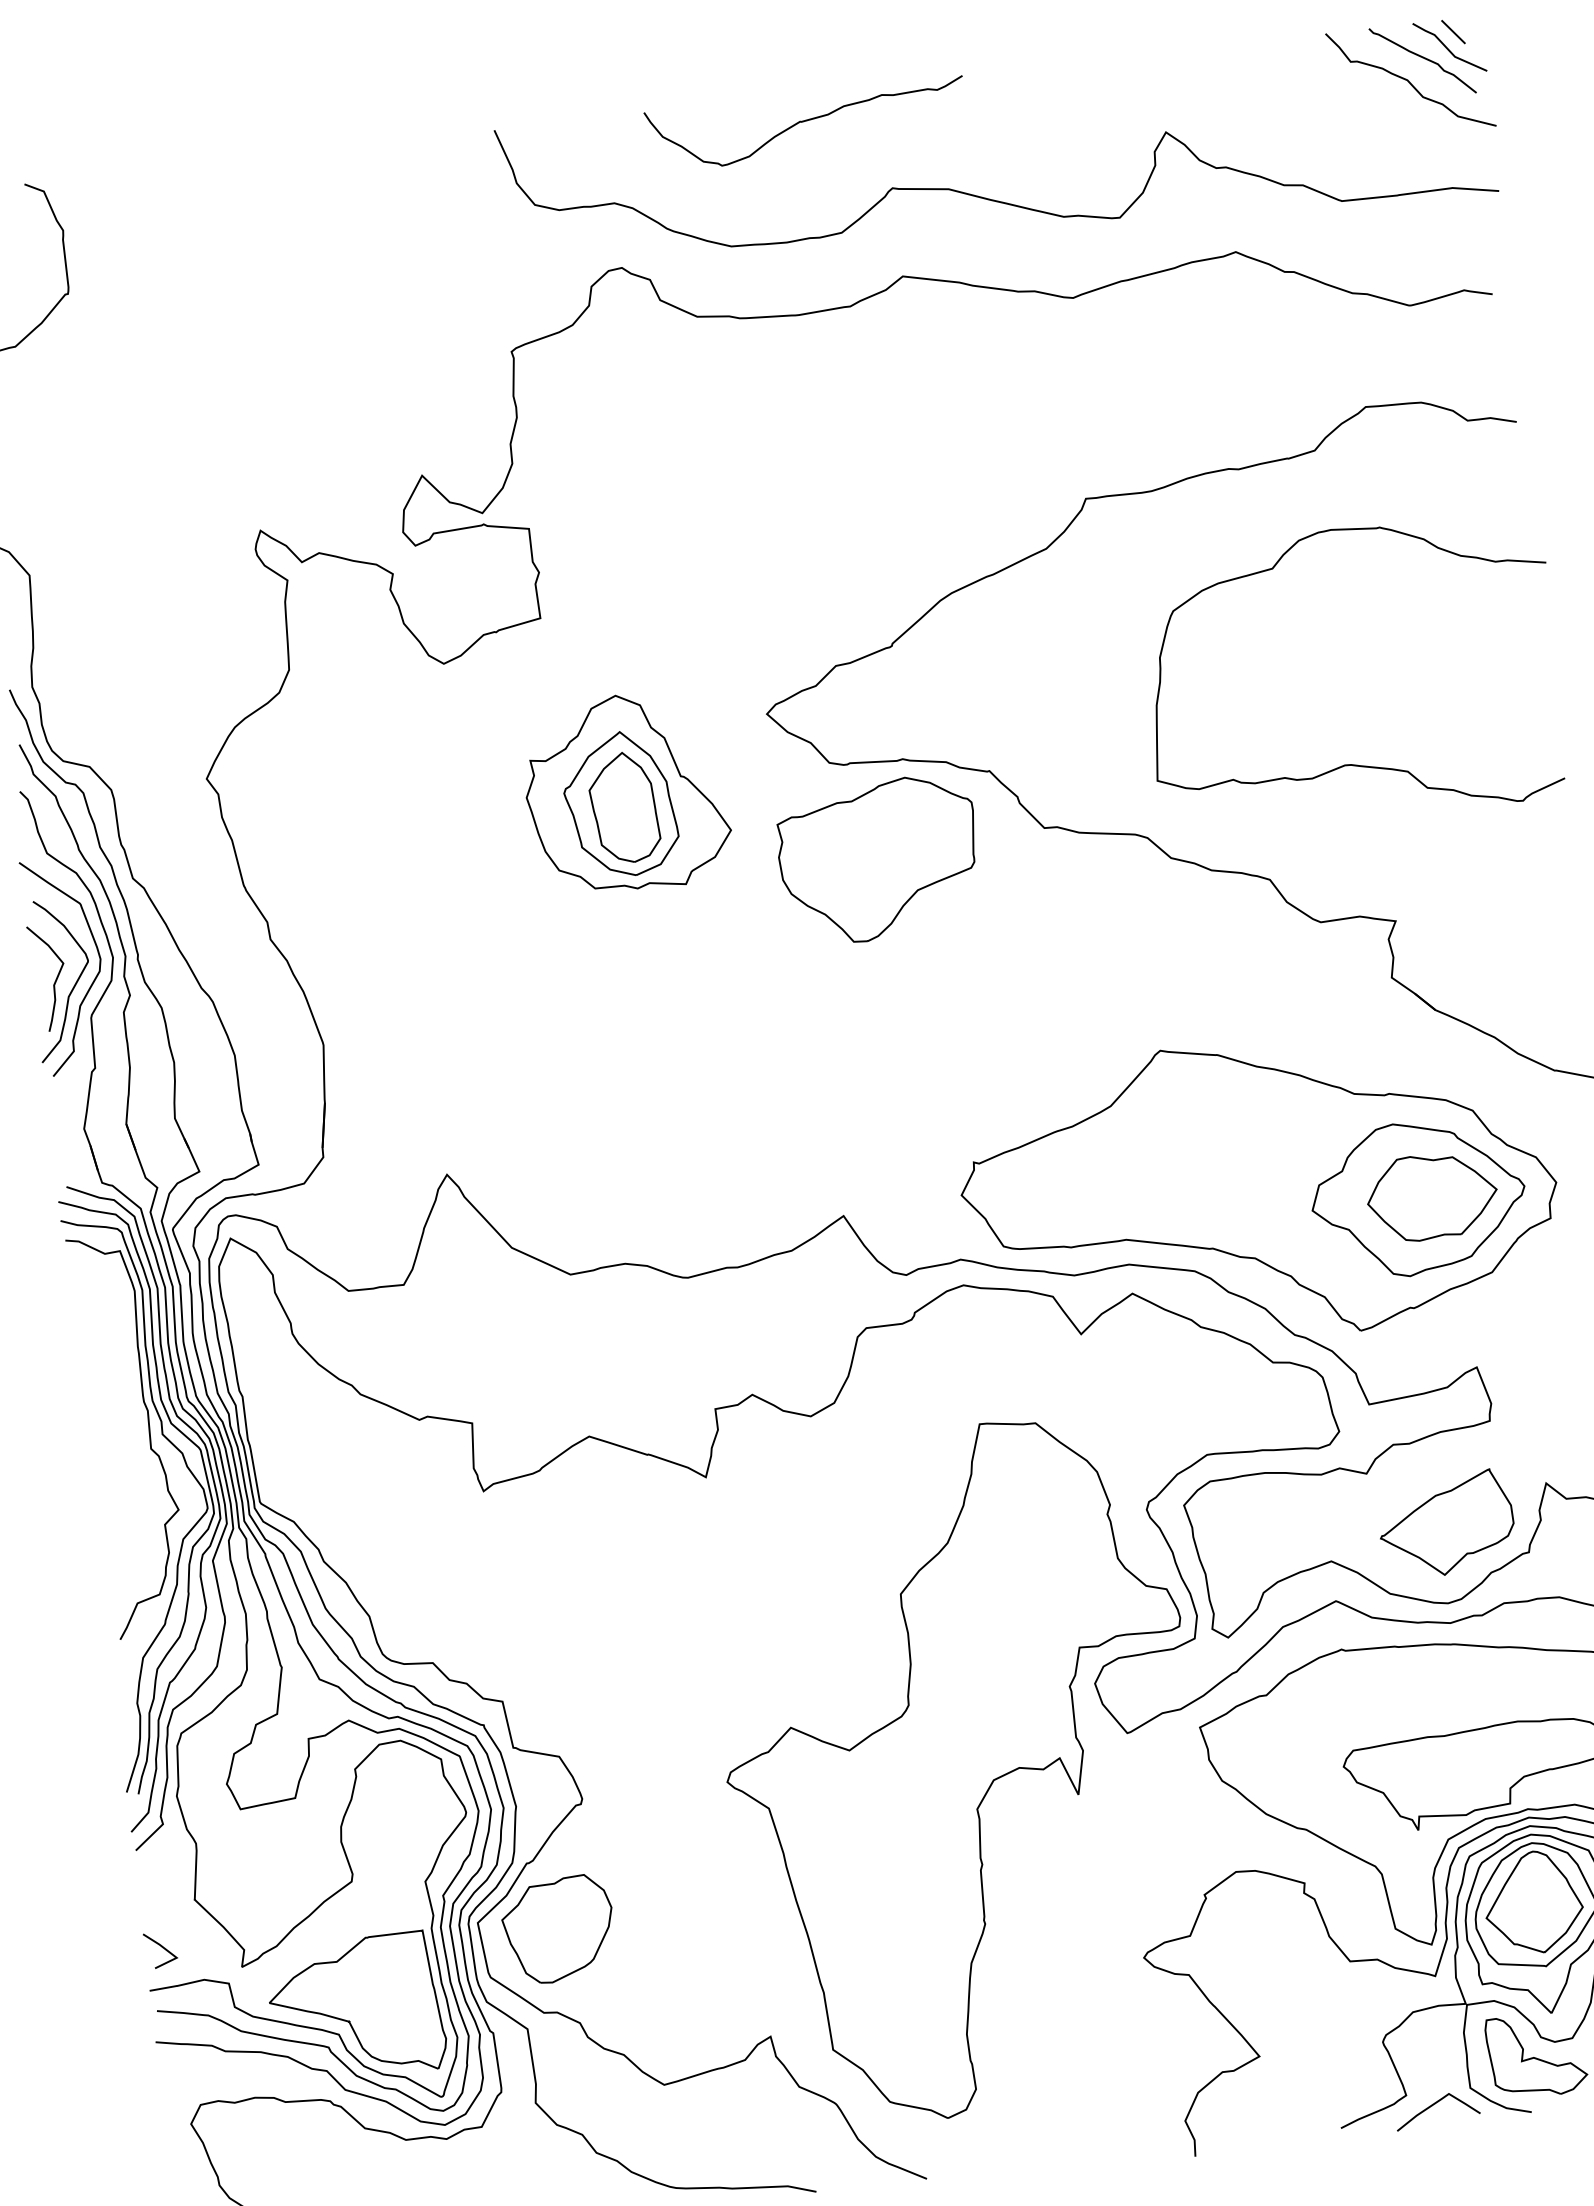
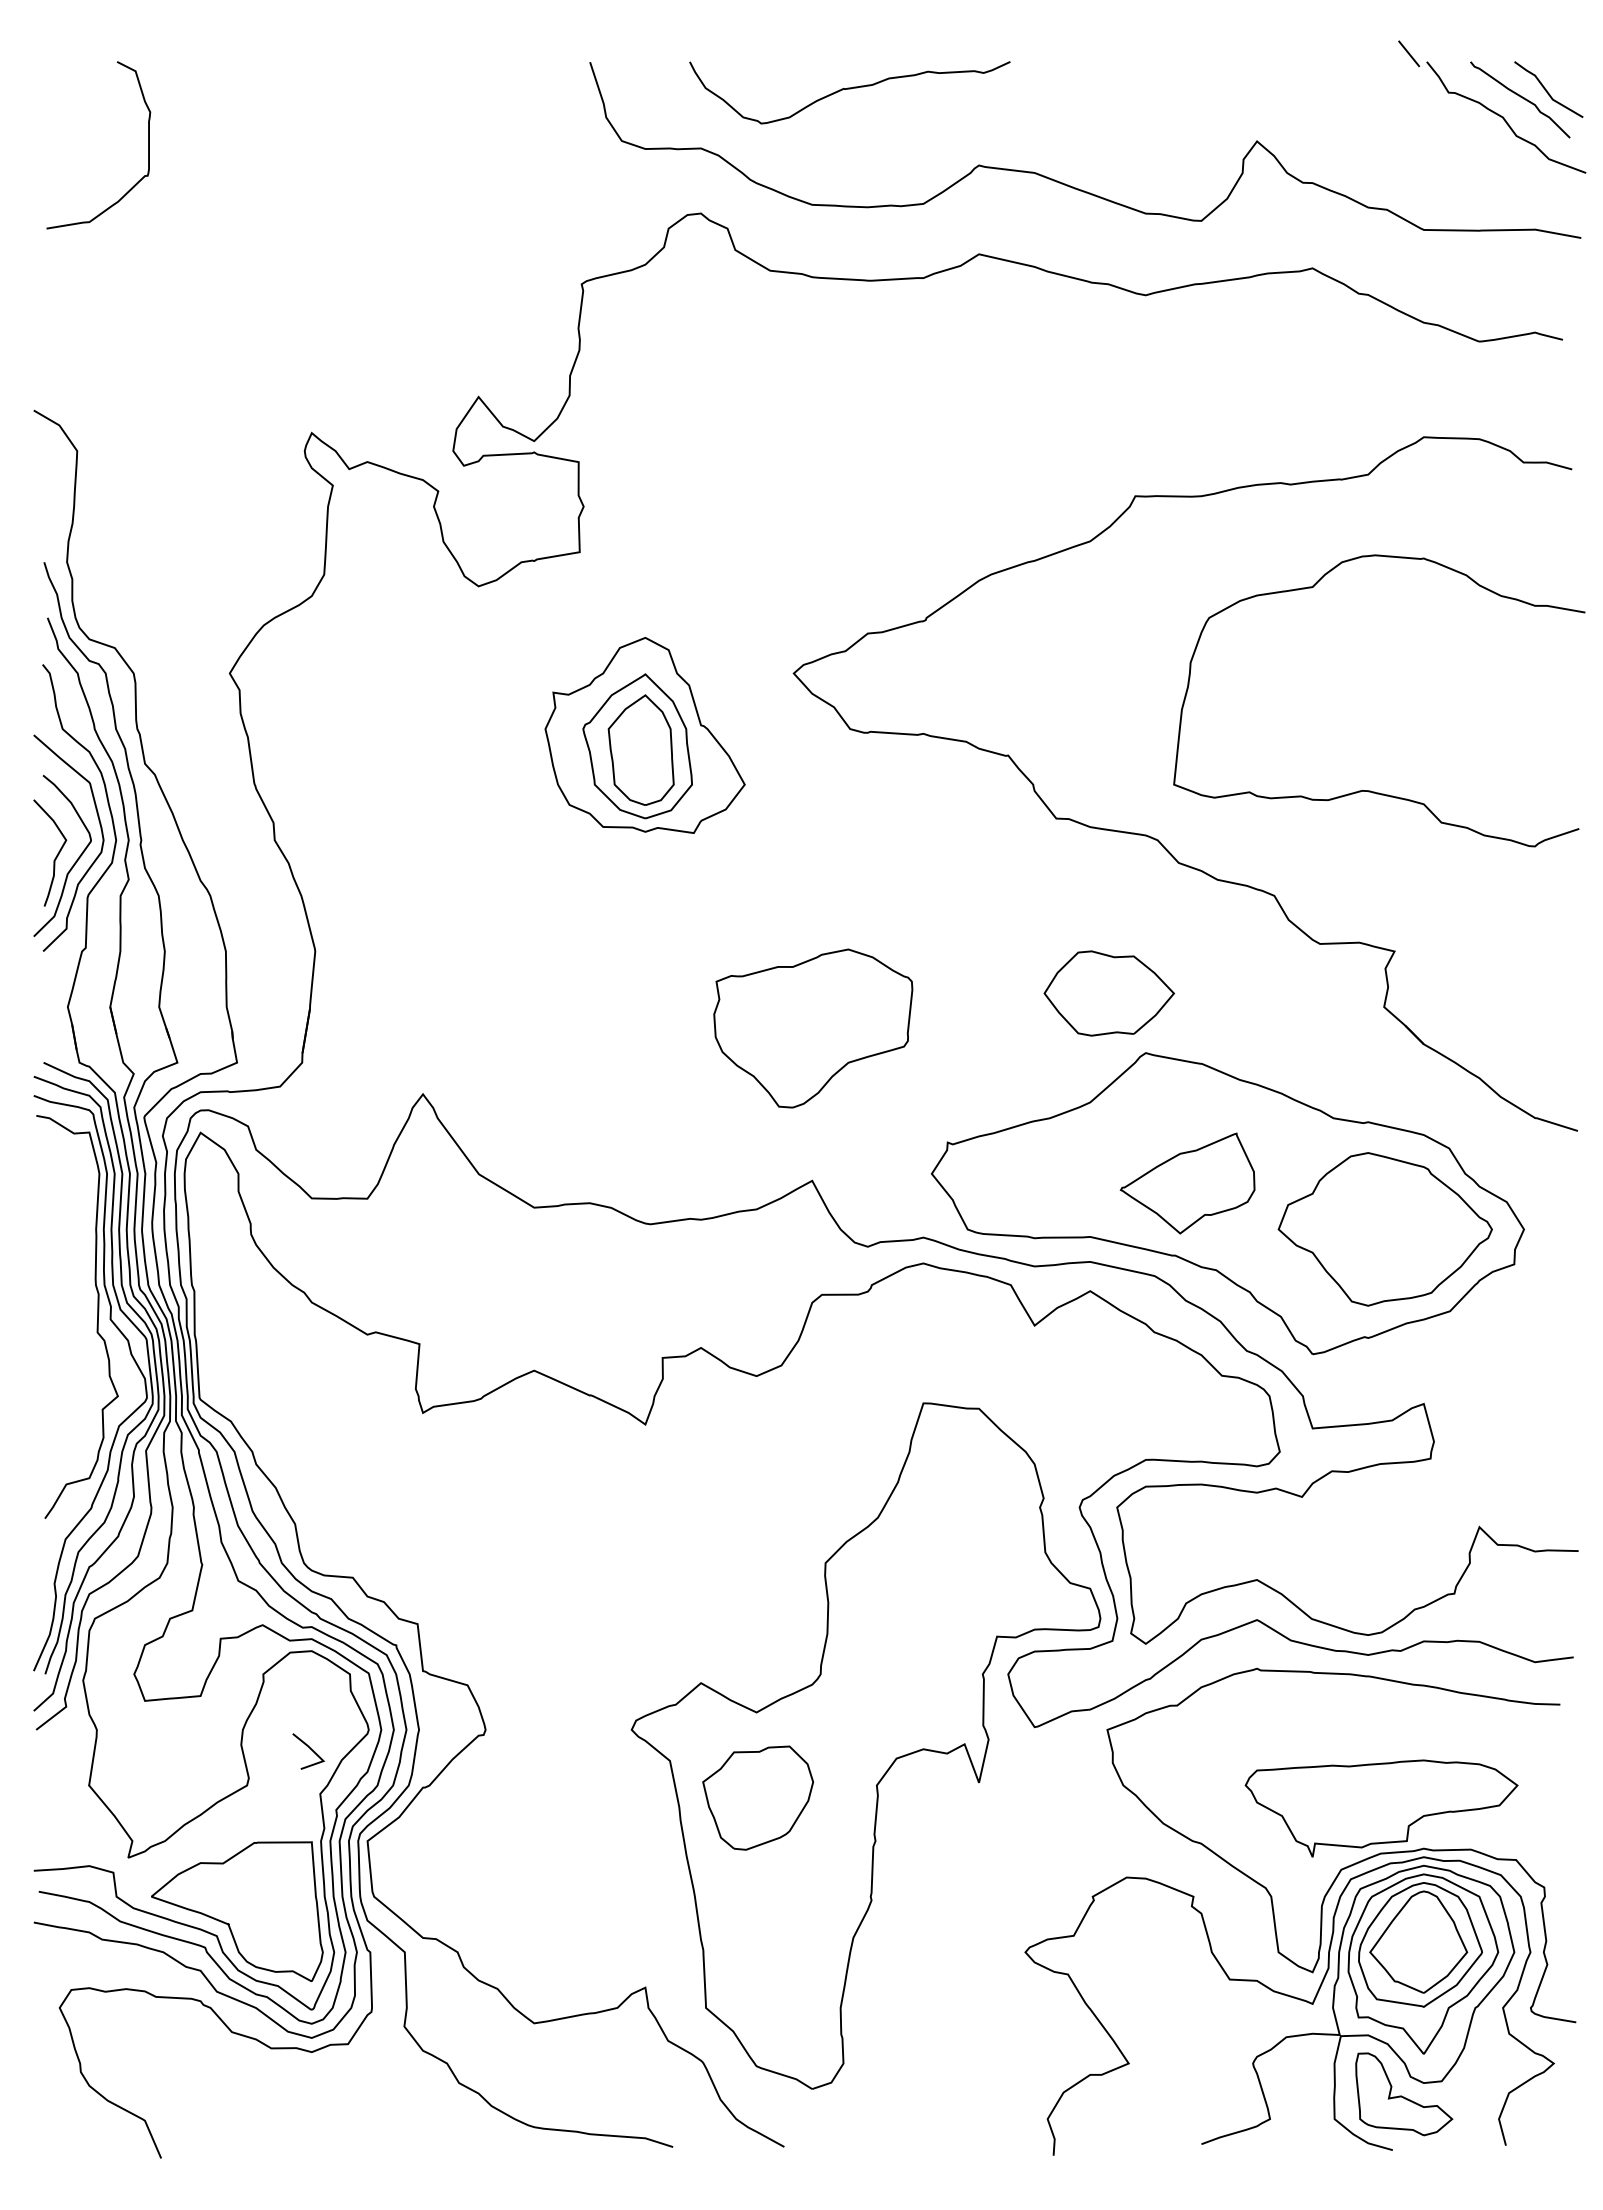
line: (1453, 31) -> (1409, 53), moved
curve: (805, 121) -> (849, 89), moved
part: (879, 860) -> (813, 1028), moved
part: (1431, 1196) -> (1108, 993), moved
part: (1446, 1524) -> (1187, 1183), moved
part: (557, 1929) -> (757, 1797), moved
line: (162, 1947) -> (310, 1749), moved
curve: (1433, 2105) -> (1295, 2132), removed

